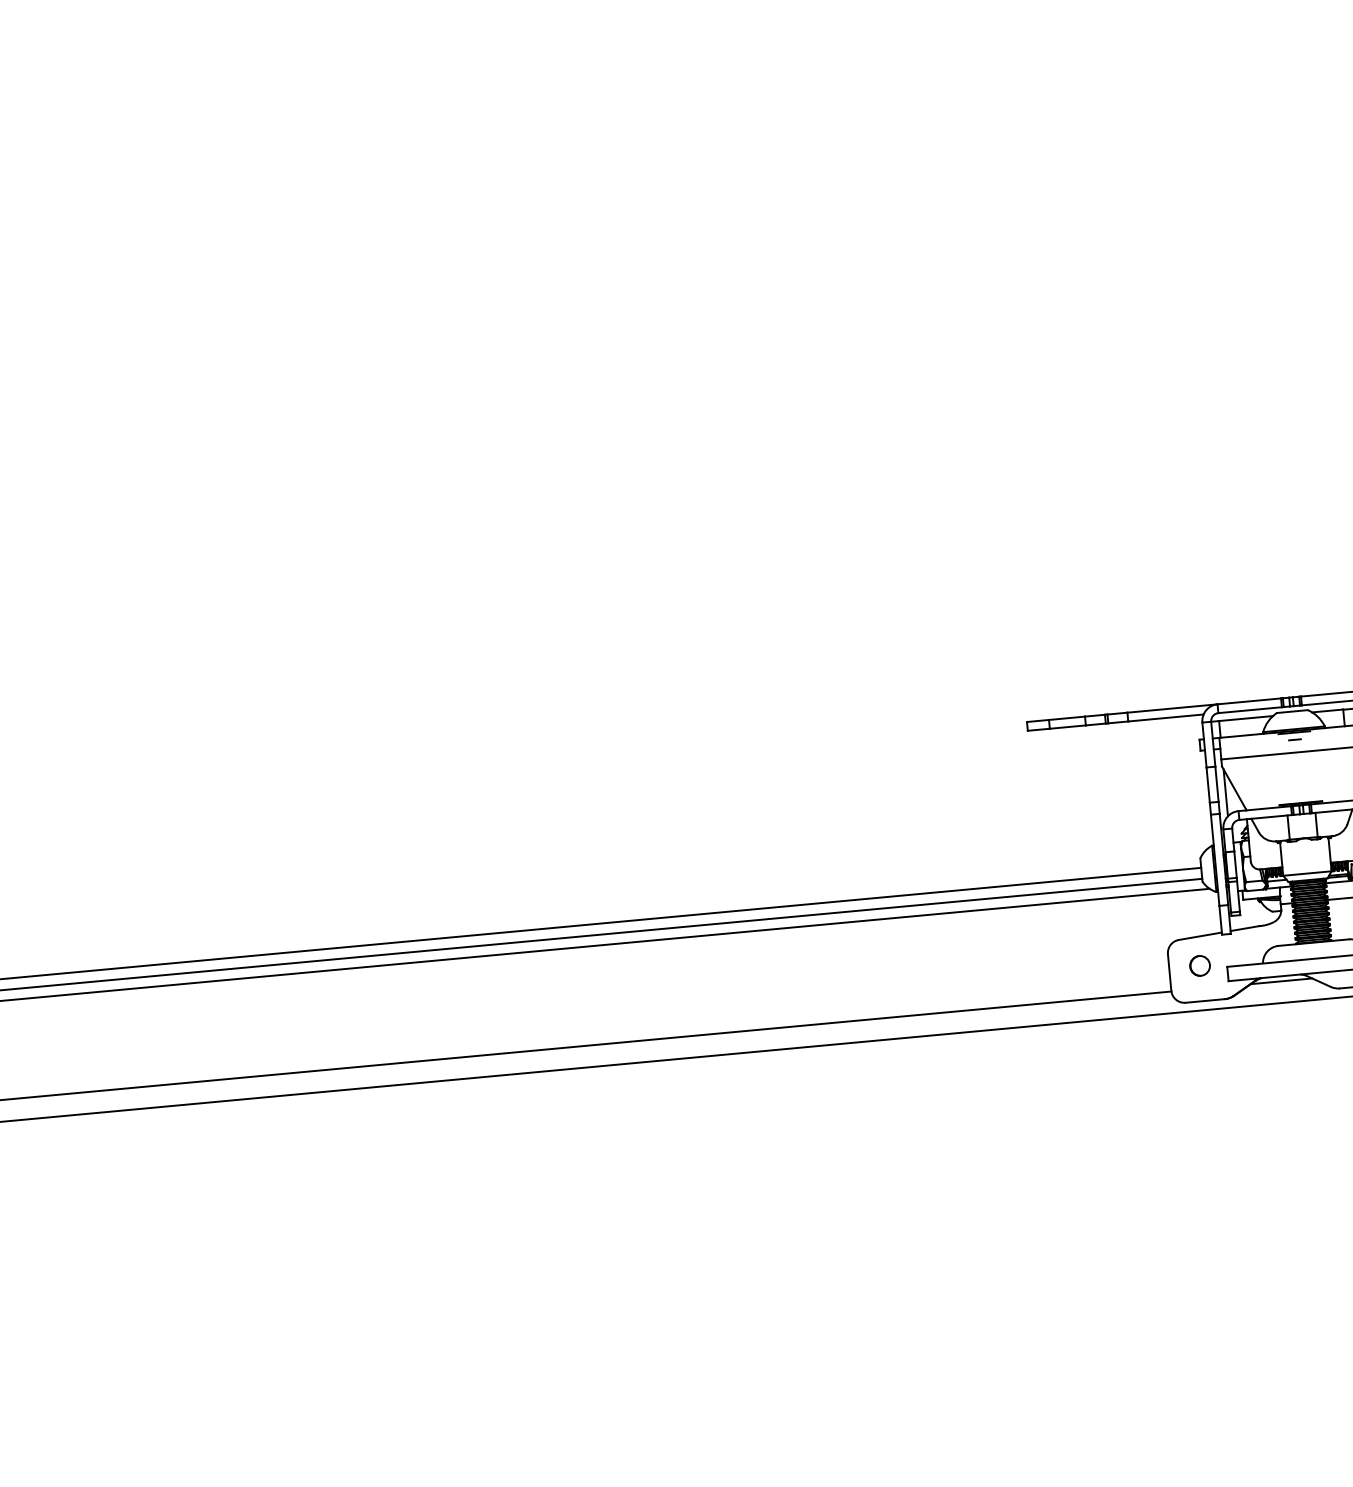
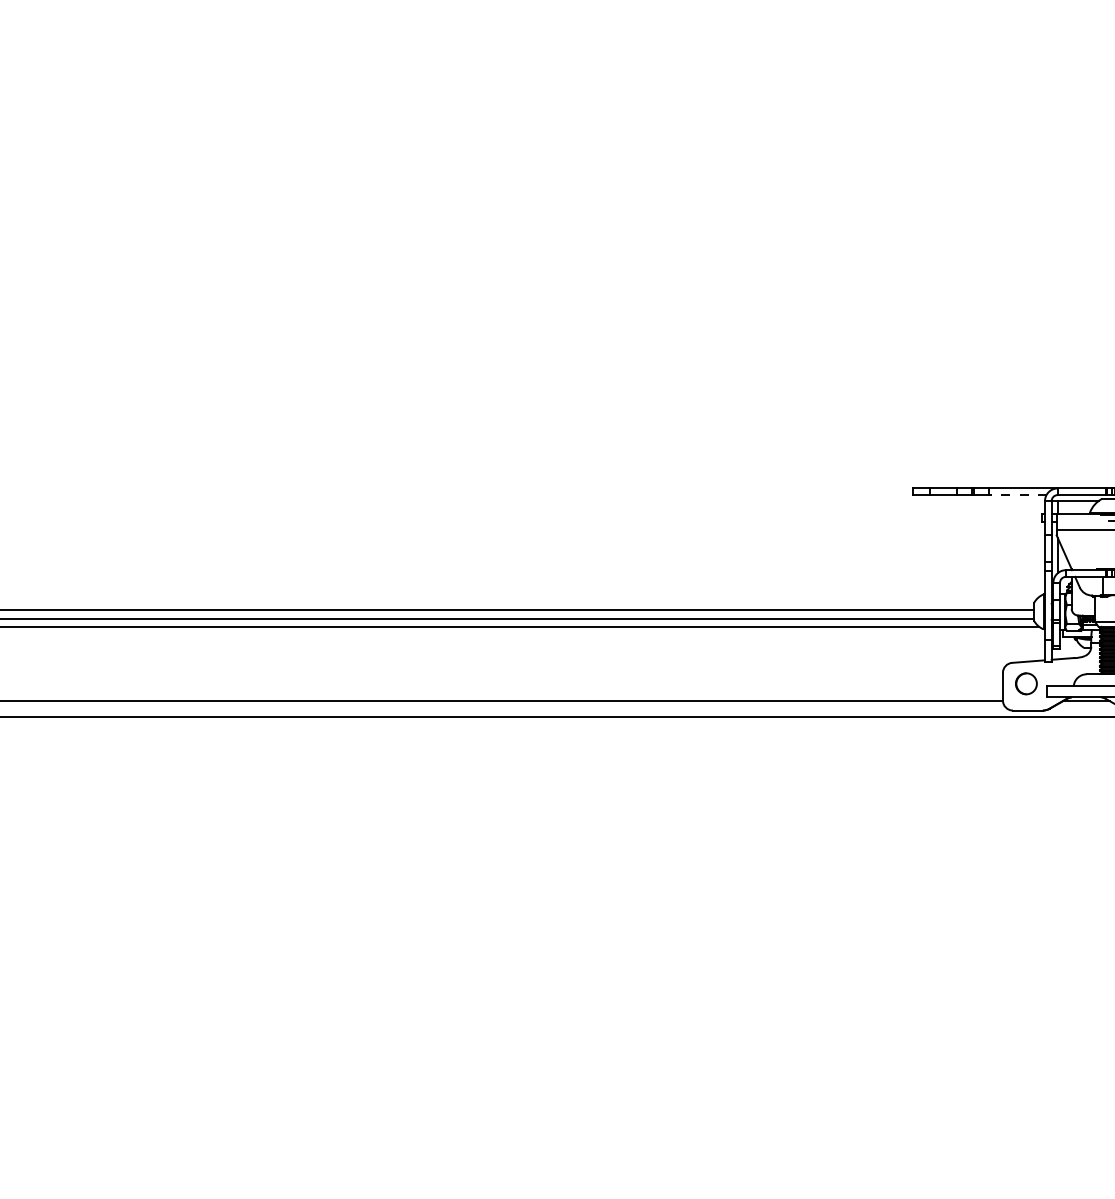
line: (1165, 718) -> (1017, 495), solid -> dashed
circle: (1198, 965) -> (1025, 683), size x1.4

